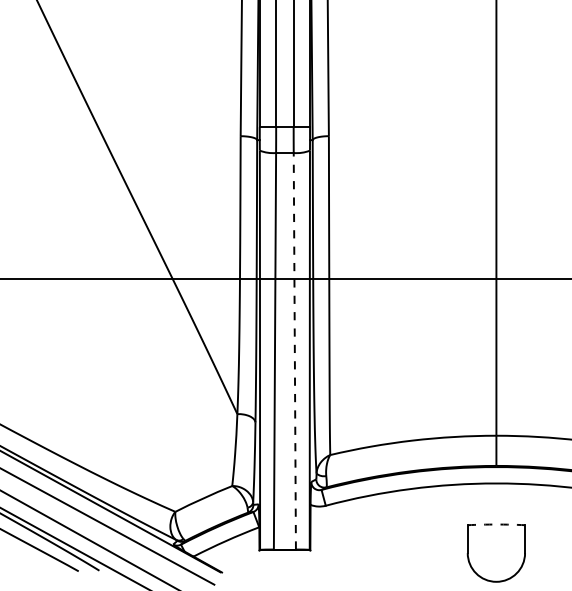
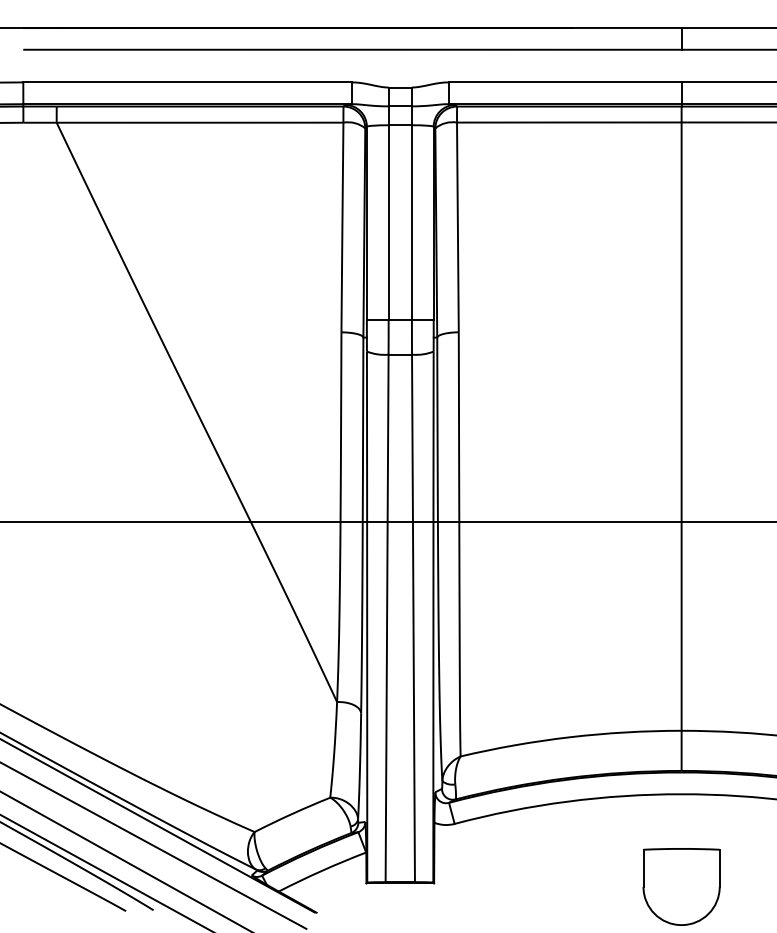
line: (294, 351) -> (413, 618), dashed -> solid
arc: (496, 524) -> (681, 848), dashed -> solid

